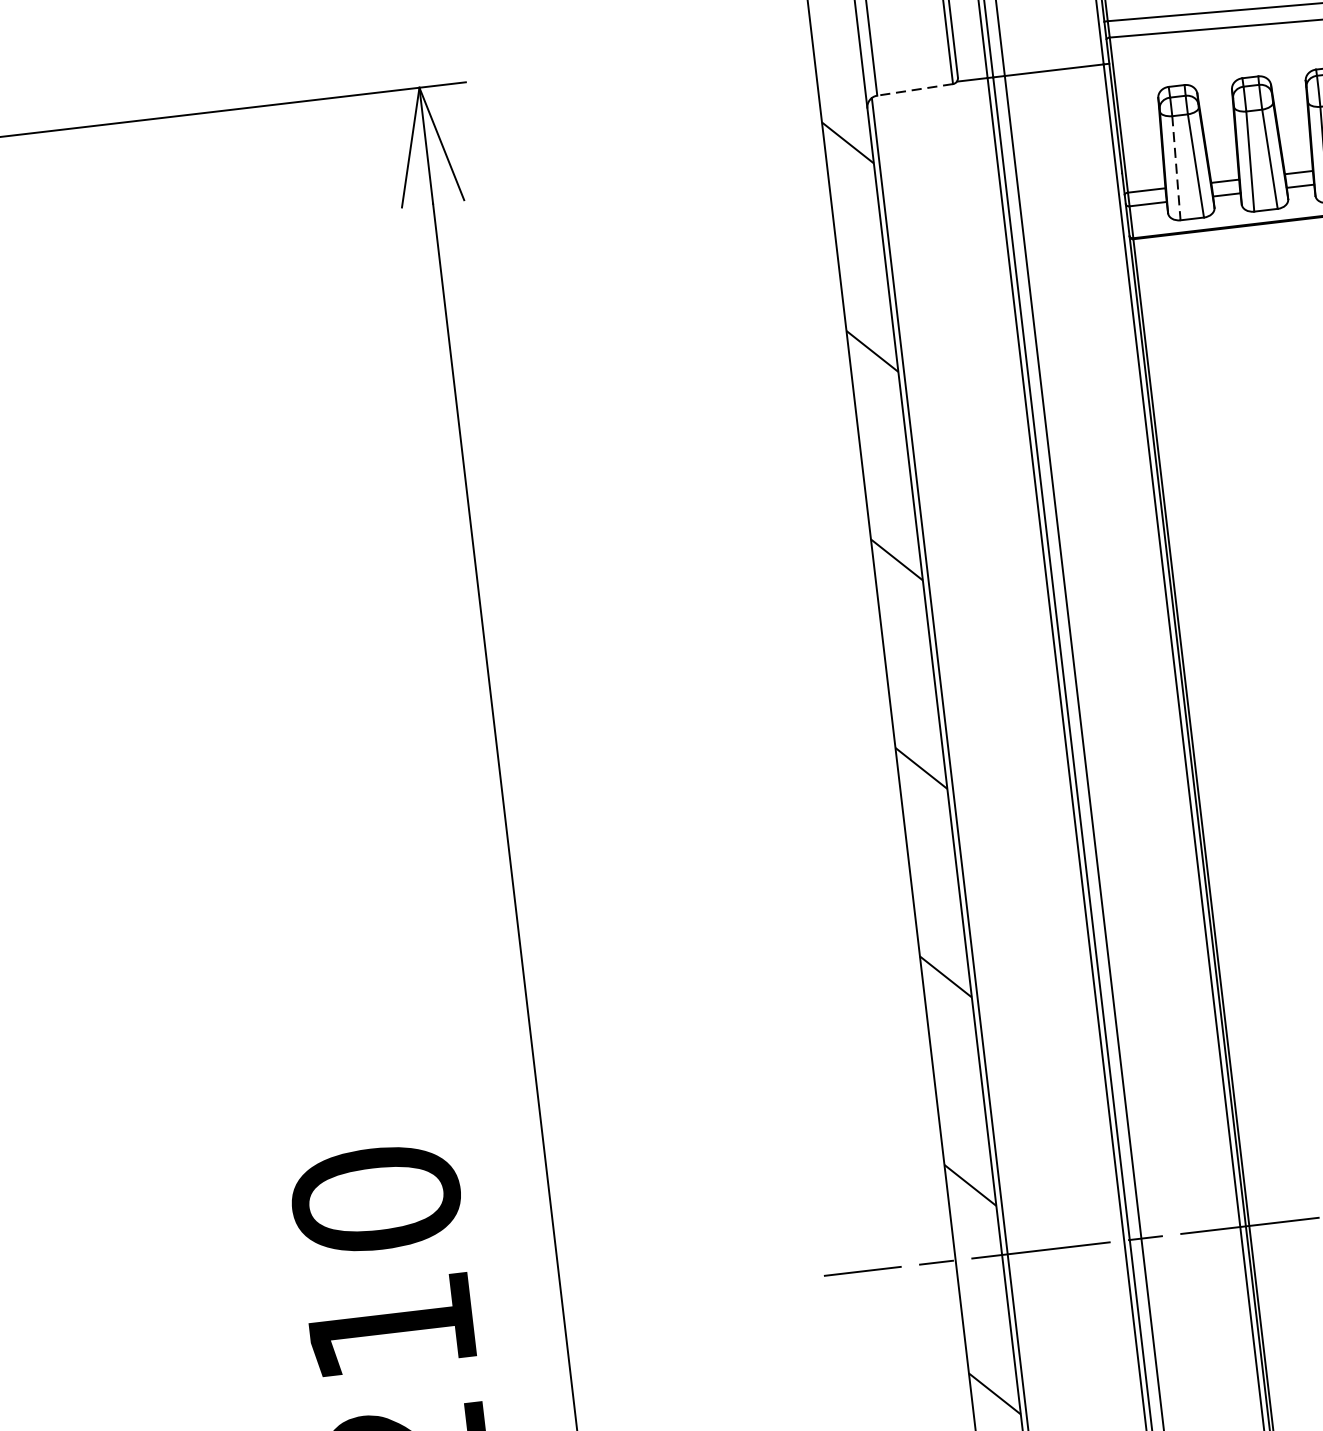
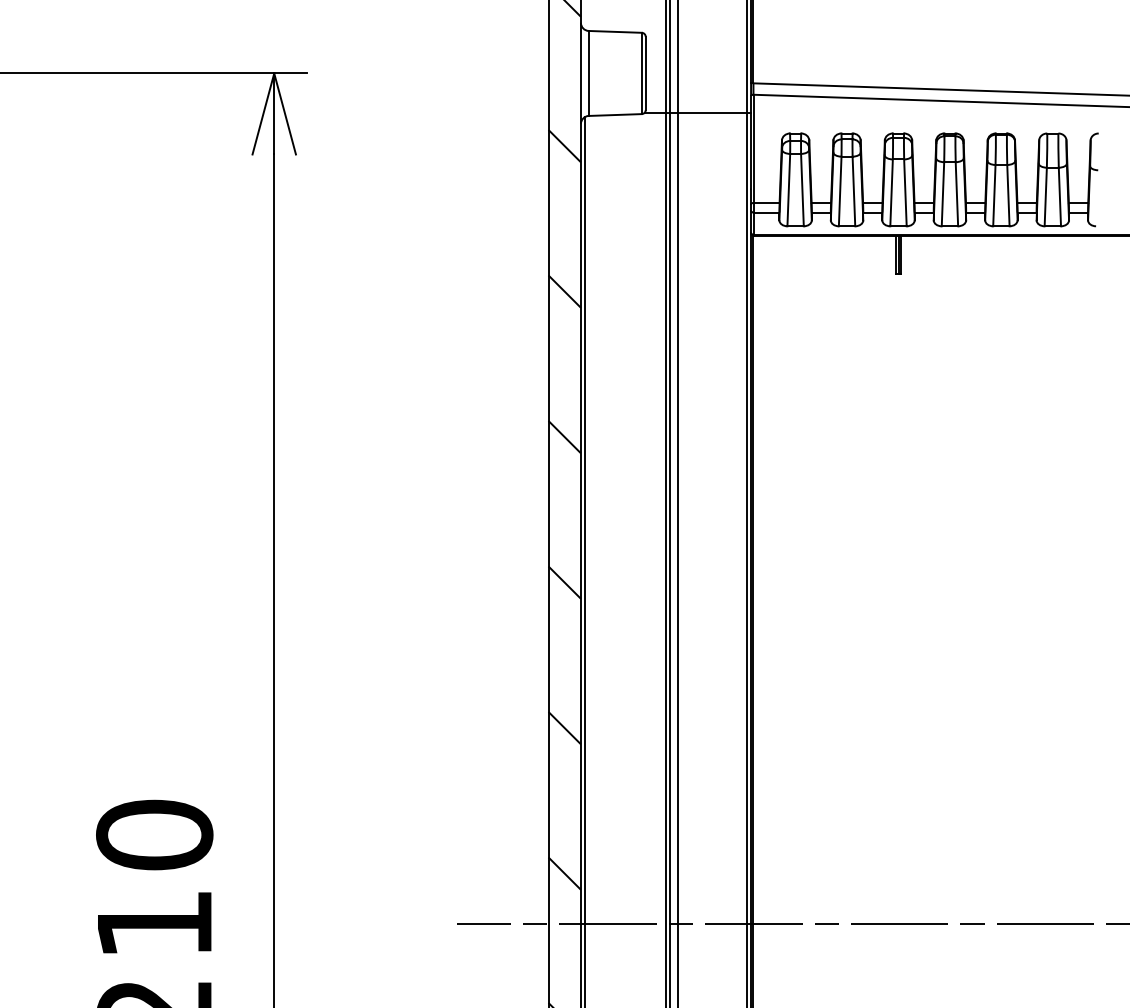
line: (915, 90) -> (615, 115), dashed -> solid
line: (1176, 168) -> (788, 190), dashed -> solid

